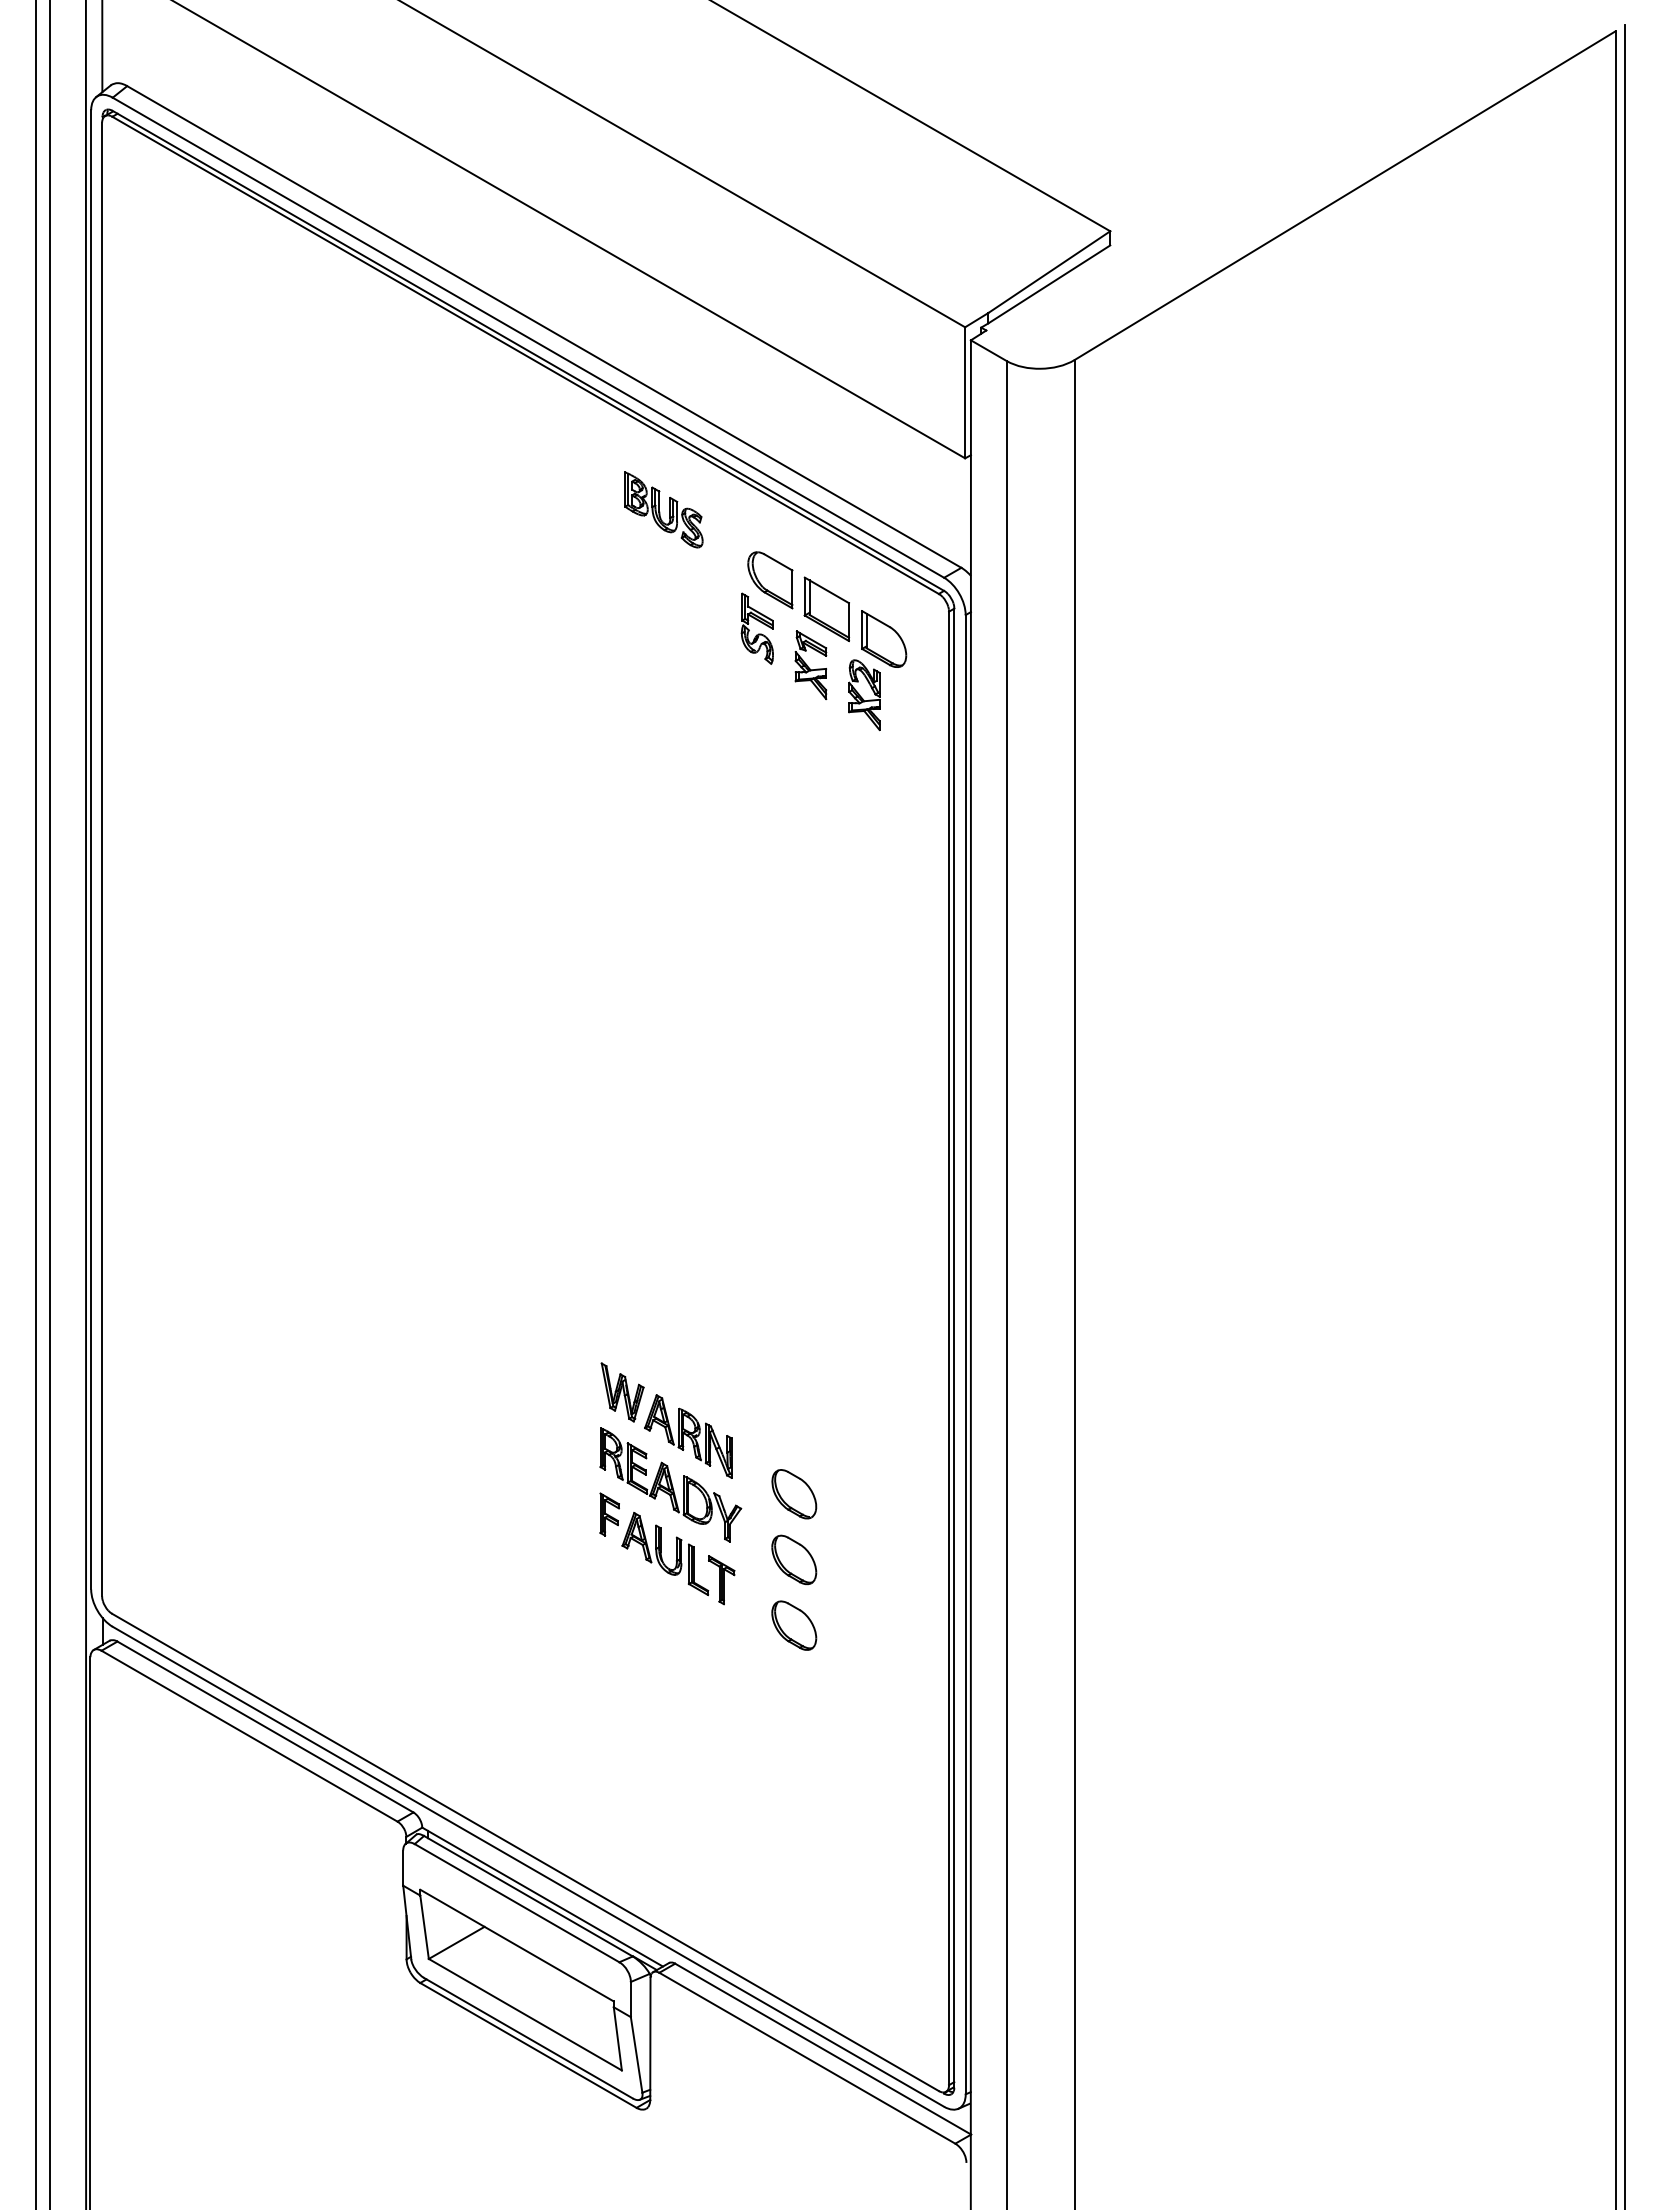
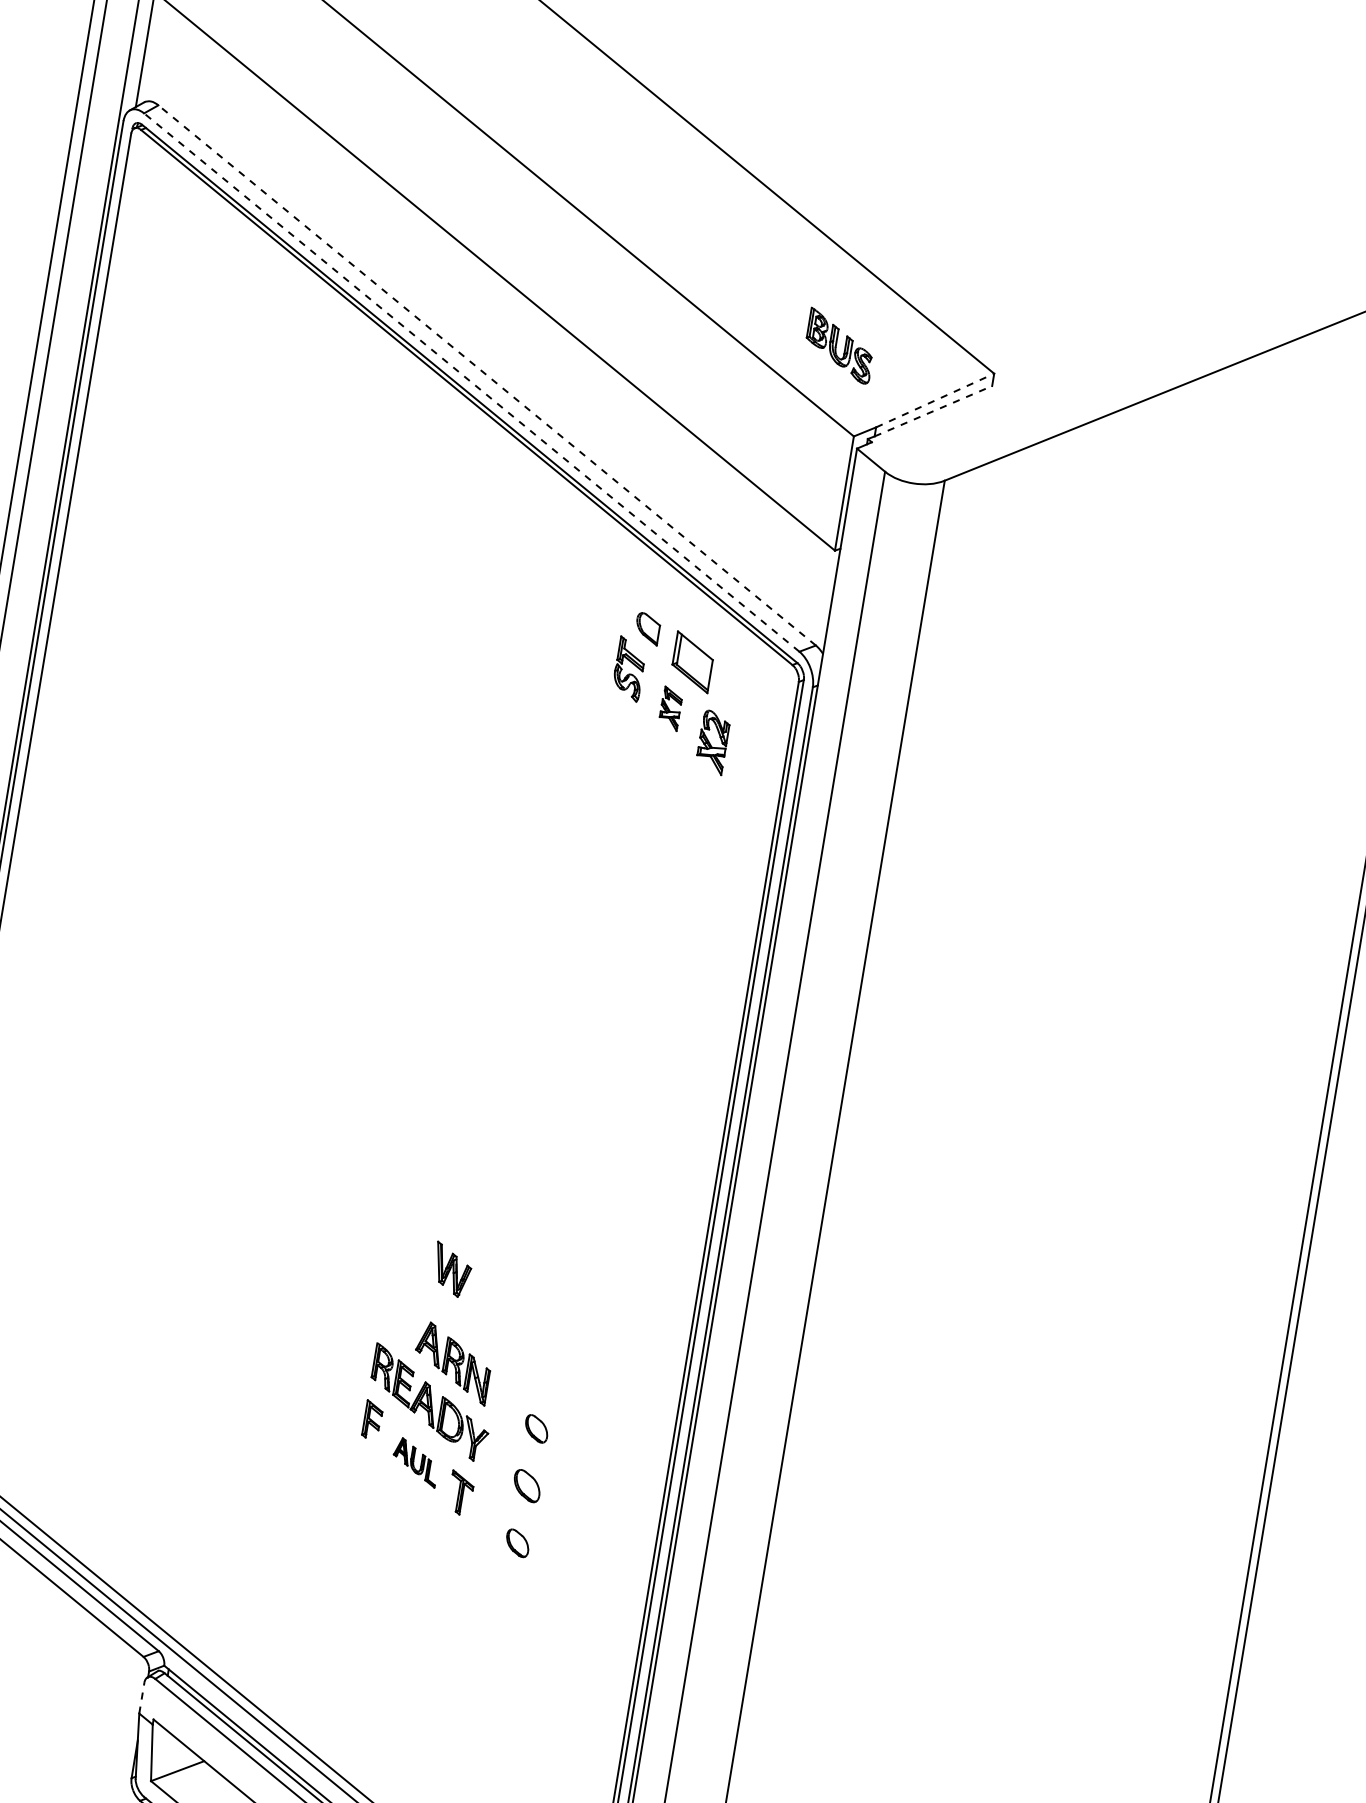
line: (1049, 271) -> (935, 399), solid -> dashed
line: (1049, 284) -> (933, 411), solid -> dashed
line: (544, 326) -> (487, 375), solid -> dashed
line: (528, 337) -> (471, 382), solid -> dashed
part: (663, 509) -> (839, 345), moved
part: (770, 580) -> (647, 629), size x0.6
part: (884, 638) -> (738, 696), removed
part: (810, 665) -> (670, 708), size x0.7
part: (622, 1392) -> (452, 1270), moved
part: (794, 1494) -> (536, 1429), size x0.6
part: (665, 1554) -> (415, 1462), size x0.6
part: (794, 1559) -> (527, 1485), size x0.7
part: (794, 1625) -> (517, 1543), size x0.6
line: (403, 1868) -> (142, 1698), solid -> dashed

